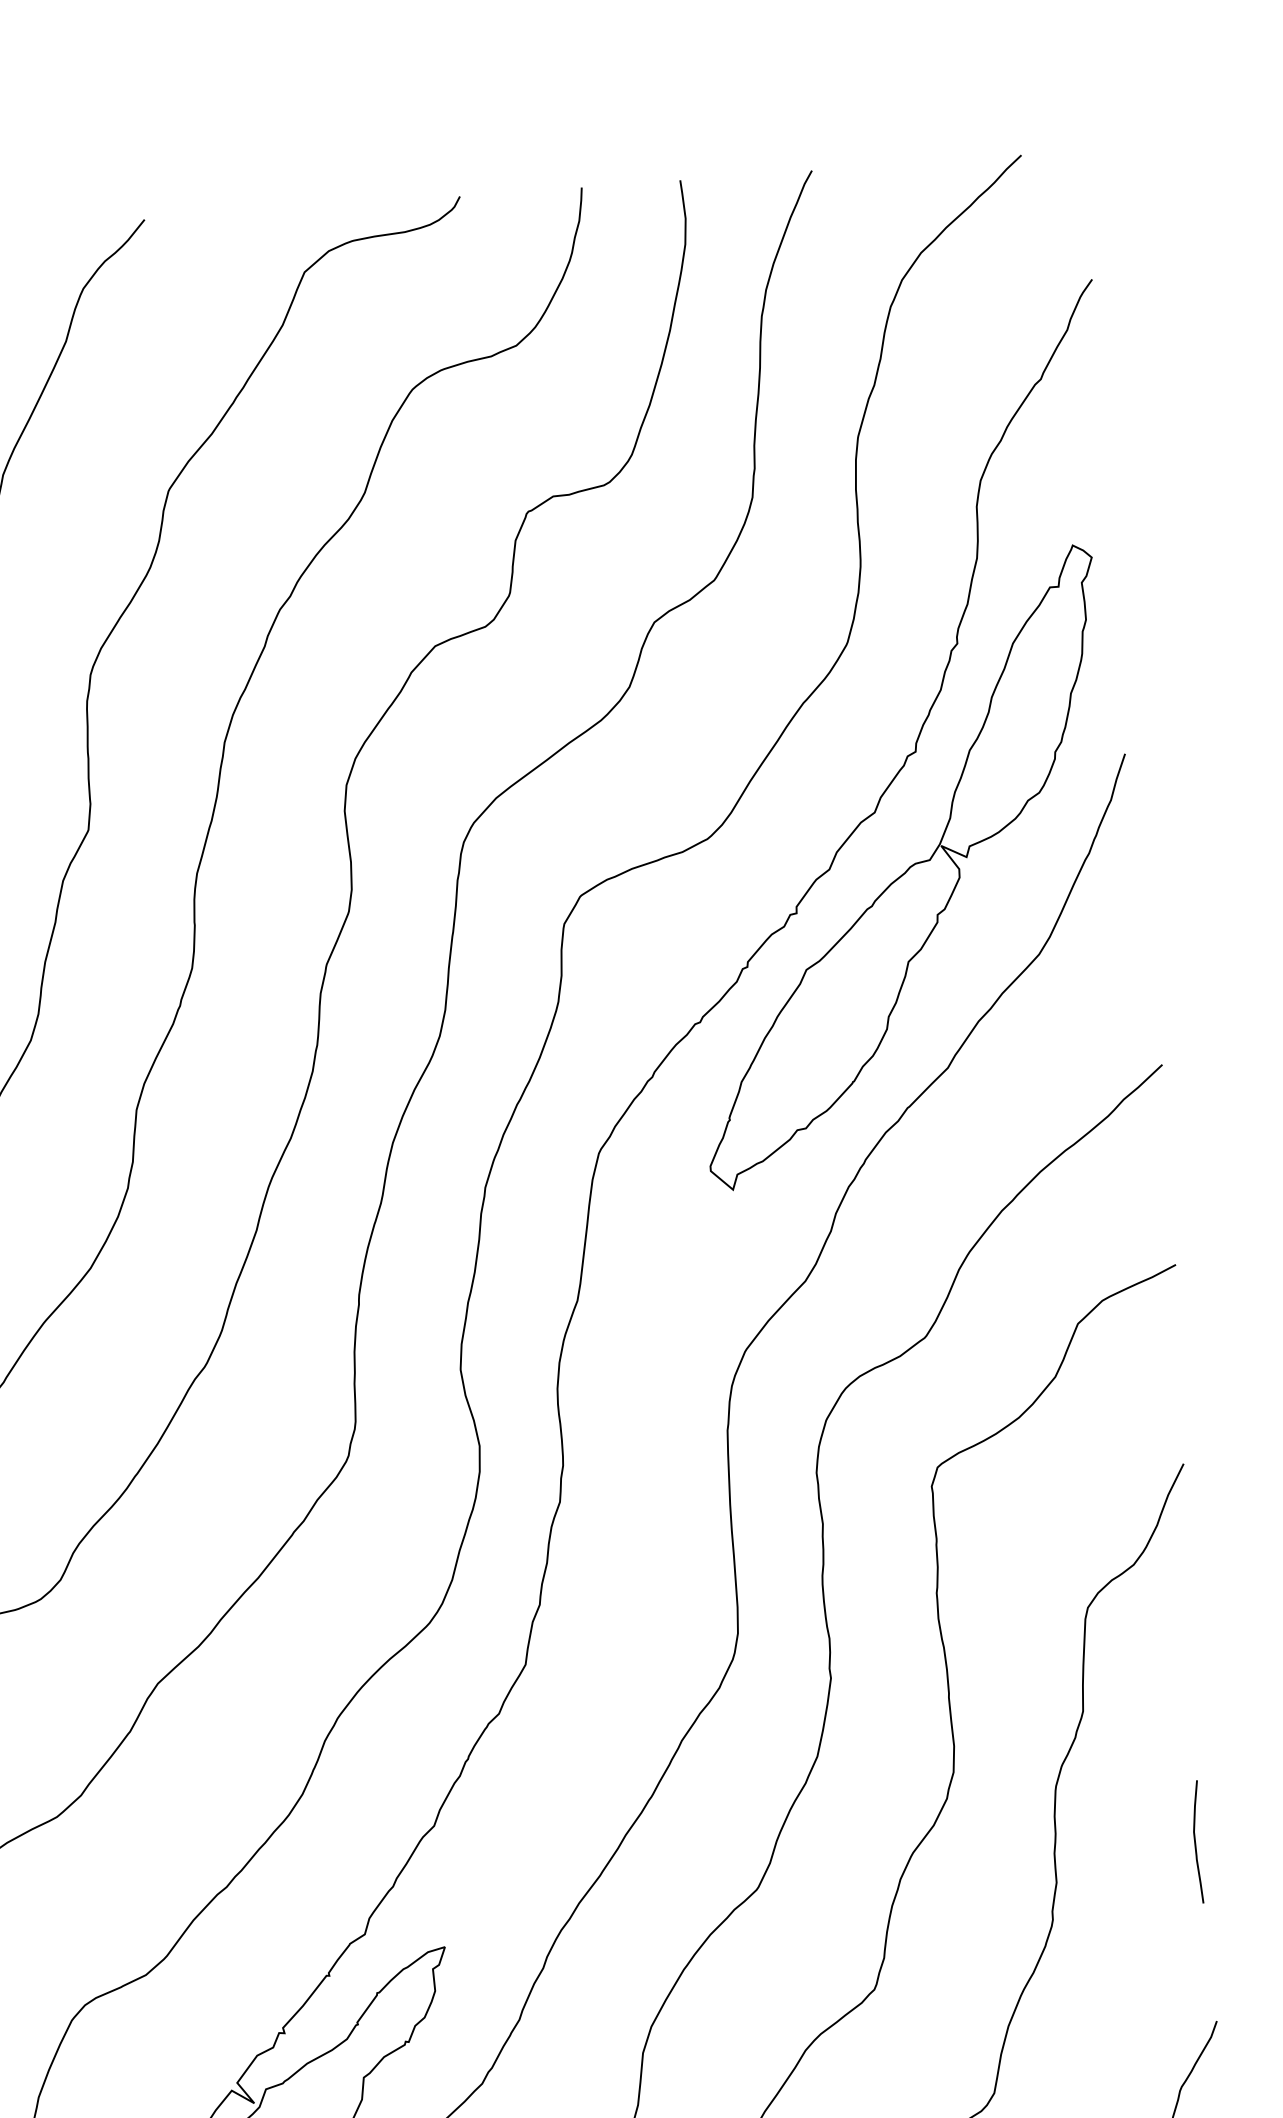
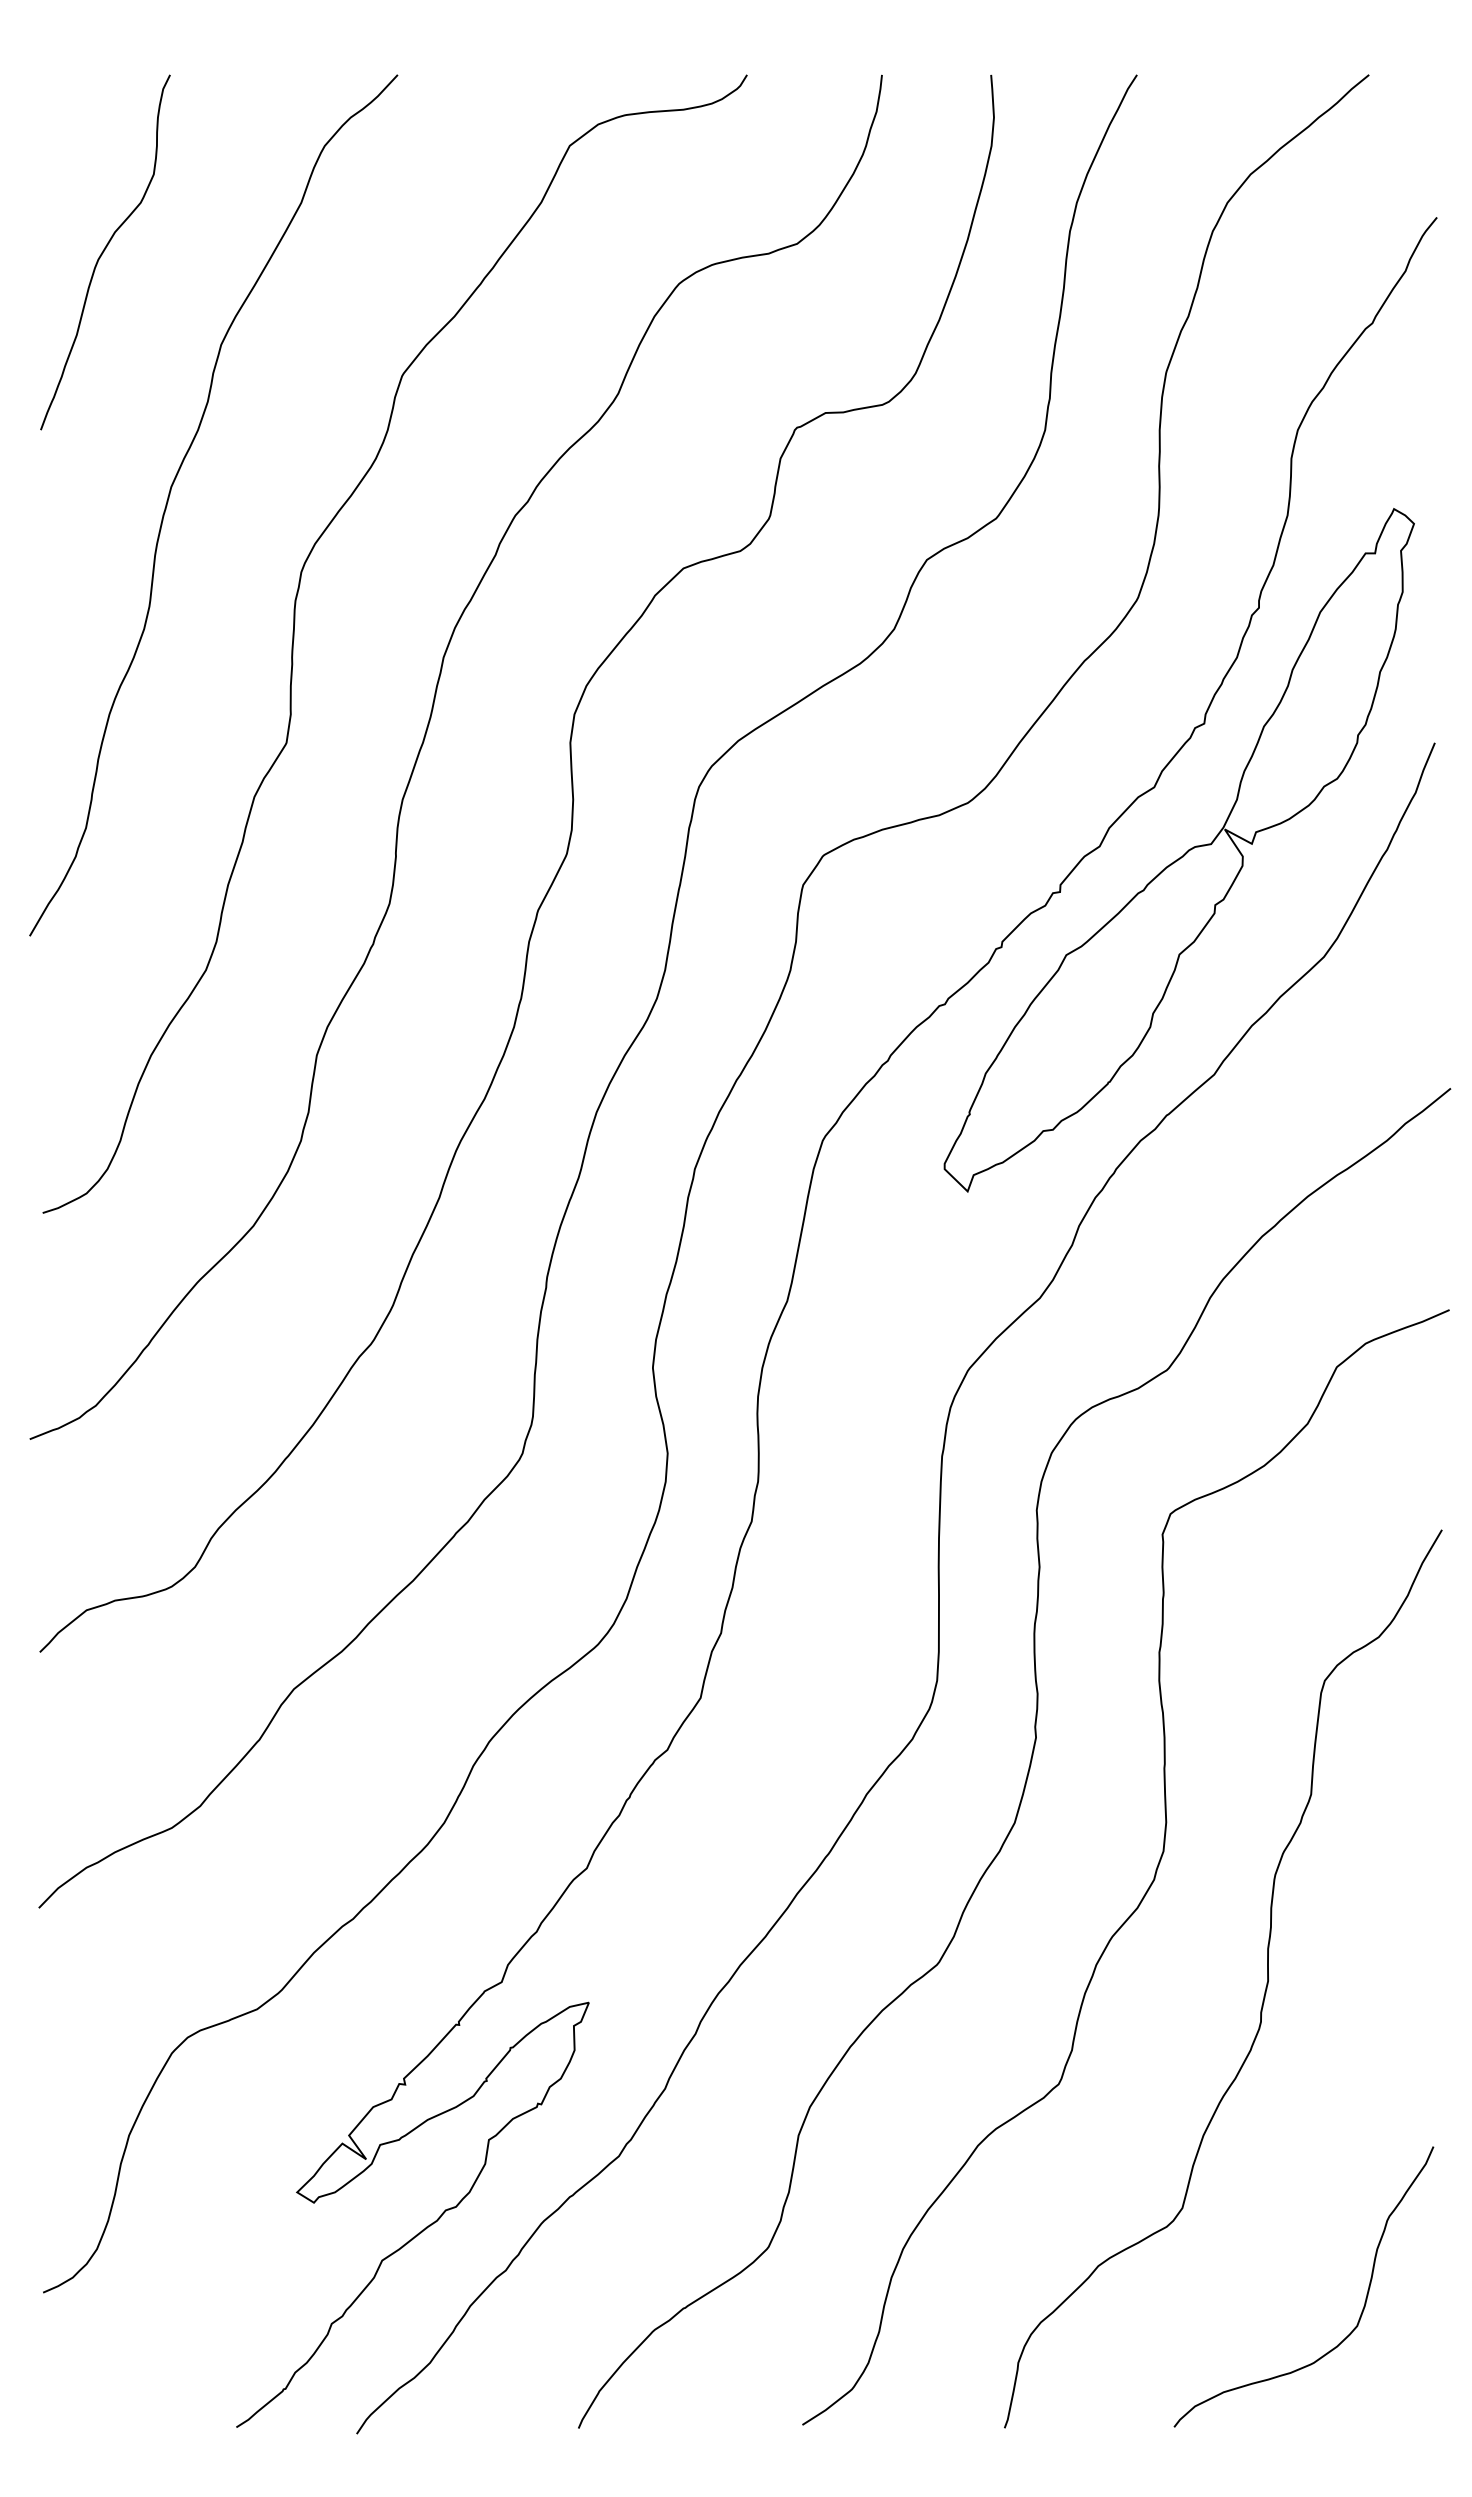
curve: (1195, 1841) -> (1424, 1947), removed

